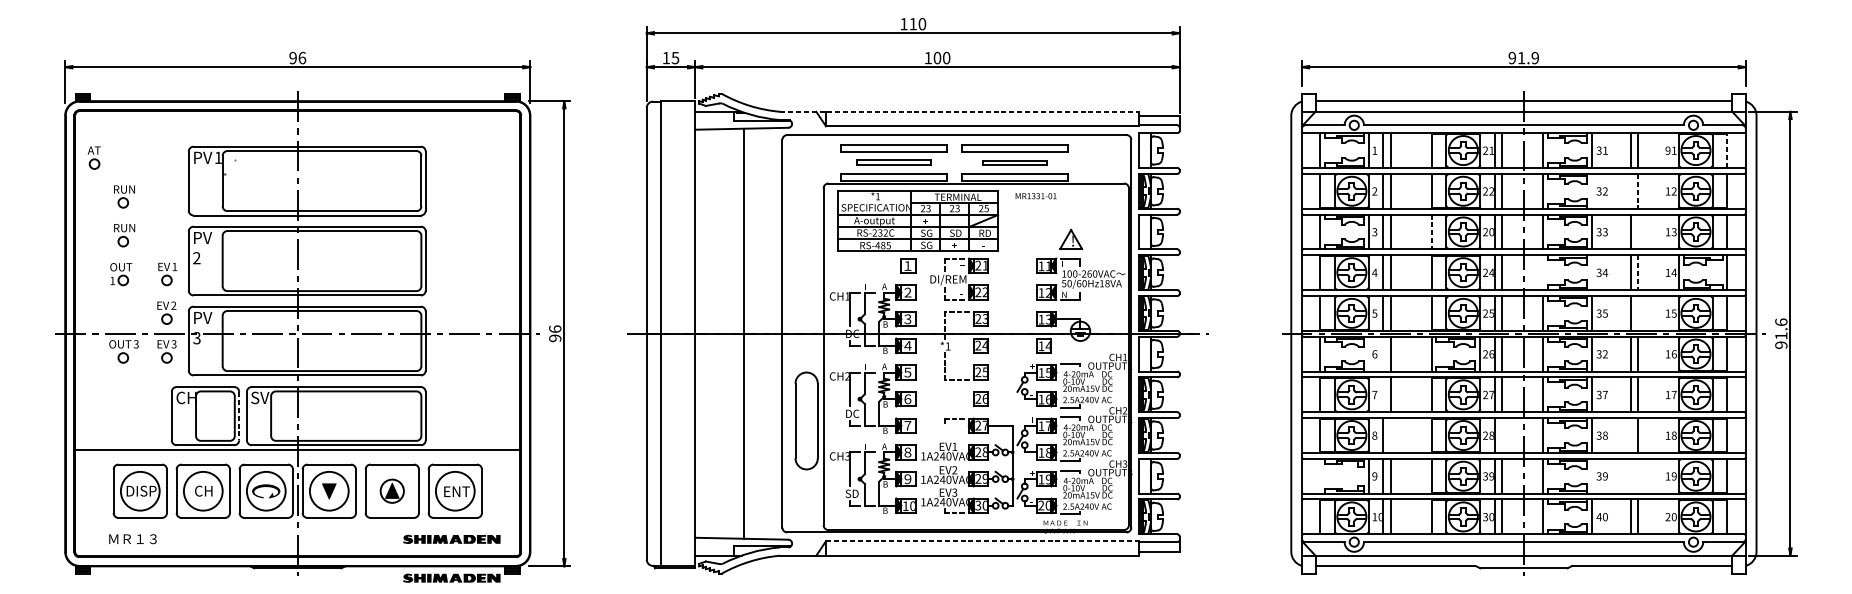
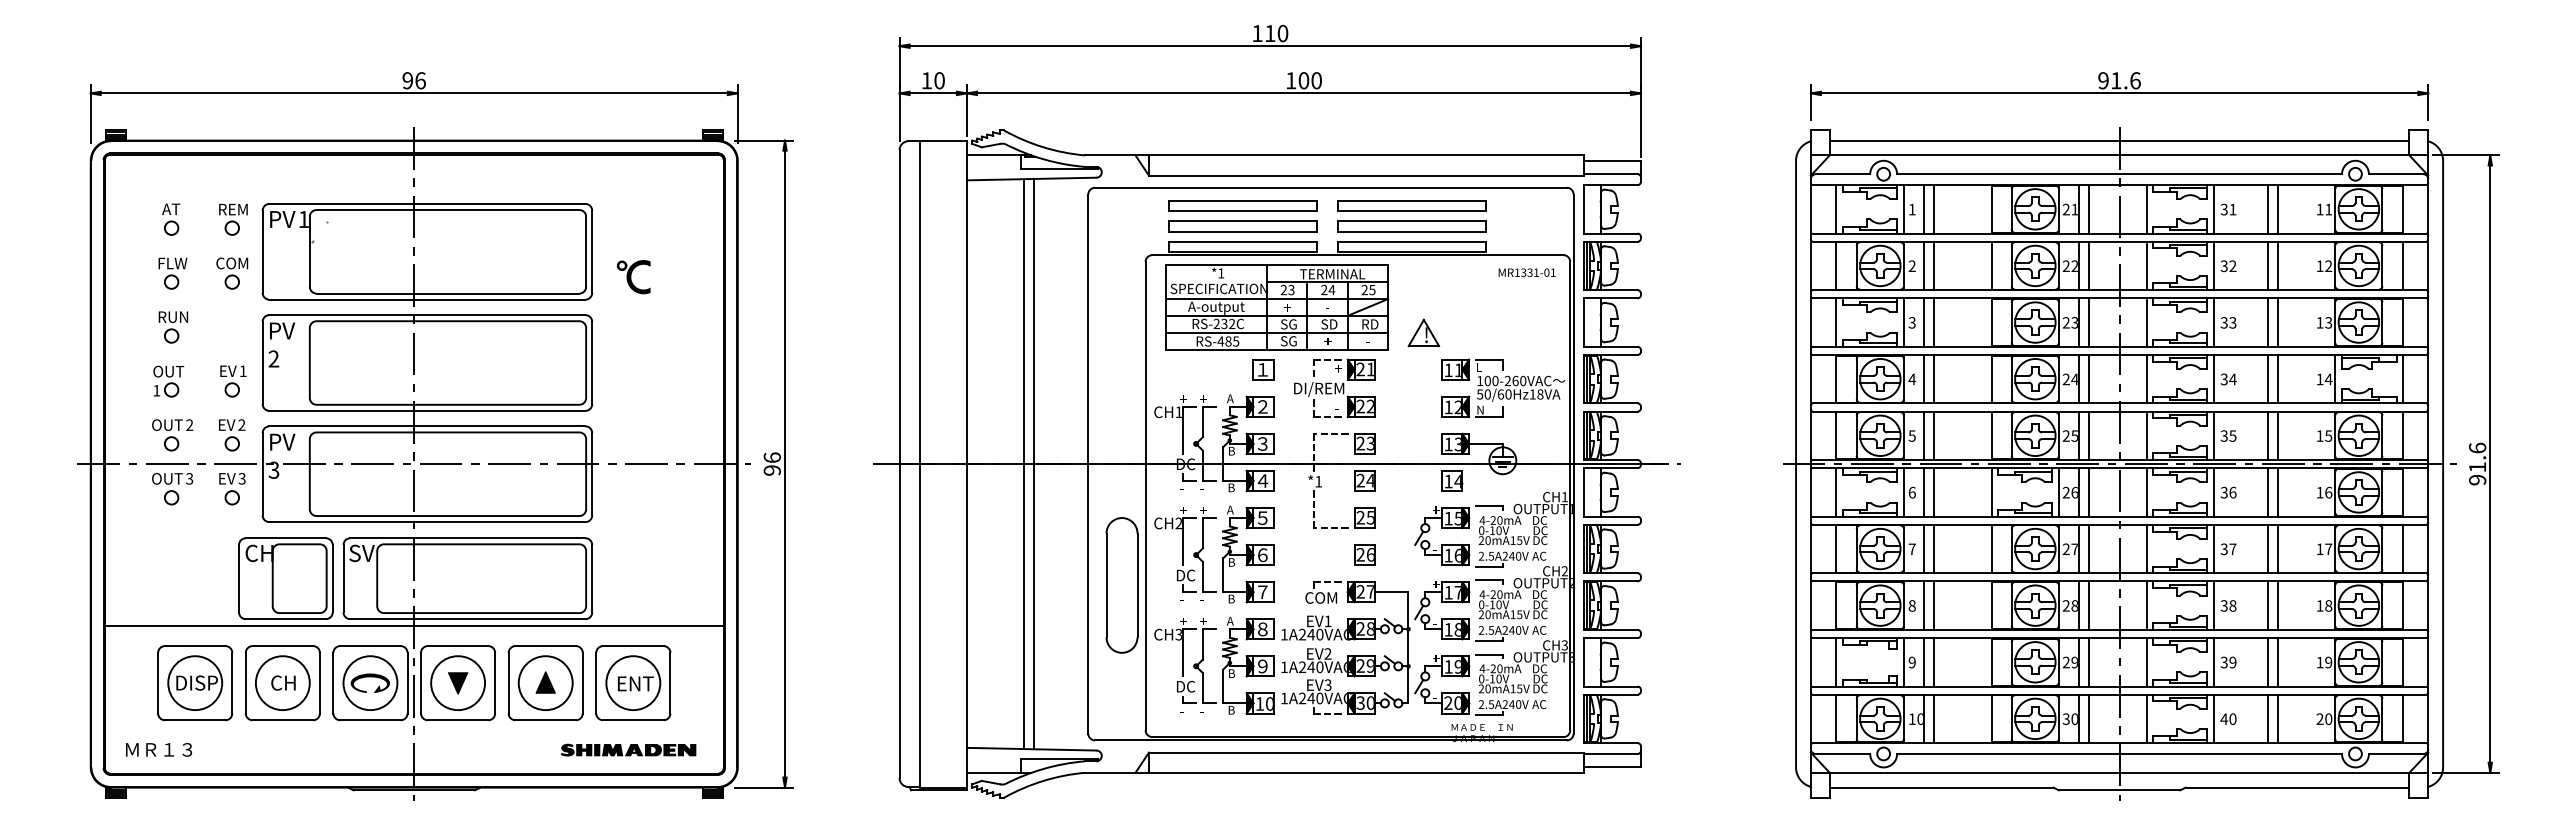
text: (675, 57) -> (939, 80), 15 -> 10
text: (1535, 57) -> (2135, 80), 91.9 -> 91.6
line: (959, 111) -> (1334, 155), dashed -> solid
line: (1727, 149) -> (2402, 208), dashed -> solid
text: (1667, 150) -> (2319, 209), 91 -> 11
part: (94, 157) -> (171, 219), moved
part: (167, 157) -> (233, 219), added
part: (893, 162) -> (1242, 226), size x1.43
part: (1014, 162) -> (1411, 226), size x1.67
text: (124, 189) -> (173, 263), RUN -> FLW
line: (1591, 190) -> (2213, 265), added
line: (1630, 190) -> (2267, 265), added
line: (1637, 191) -> (2277, 266), dashed -> solid
text: (1035, 195) -> (1526, 272), moved
part: (167, 196) -> (232, 273), added
part: (455, 199) -> (633, 277), added
text: (957, 208) -> (1331, 289), 23 -> 24
text: (1491, 231) -> (2074, 322), 20 -> 23
line: (1637, 231) -> (2277, 322), added
line: (1431, 232) -> (1991, 323), dashed -> solid
part: (1070, 239) -> (1423, 332), moved
line: (1543, 272) -> (2146, 378), added
line: (1591, 272) -> (2213, 378), added
line: (1637, 272) -> (2277, 379), dashed -> solid
part: (123, 313) -> (172, 435), added
line: (1637, 313) -> (2277, 435), added
line: (736, 334) -> (1024, 464), added
line: (1368, 354) -> (1903, 492), added
line: (1383, 354) -> (1924, 492), added
text: (1605, 354) -> (2232, 492), 32 -> 36
line: (1383, 394) -> (1924, 548), added
line: (238, 415) -> (332, 578), dashed -> solid
text: (950, 429) -> (1321, 597), - -> COM
line: (1390, 435) -> (1934, 605), added
line: (1502, 435) -> (2089, 605), added
line: (1630, 435) -> (2267, 605), added
line: (1320, 476) -> (1836, 662), added
text: (1485, 476) -> (2065, 662), 39 -> 29
line: (1591, 476) -> (2213, 662), added
line: (1630, 476) -> (2267, 662), added
line: (1637, 476) -> (2277, 662), added
circle: (392, 491) -> (545, 683), size x1.67
text: (852, 493) -> (1185, 686), SD -> DC
text: (132, 538) -> (158, 749), moved
line: (982, 541) -> (1366, 752), dashed -> solid
part: (451, 577) -> (628, 803), removed

